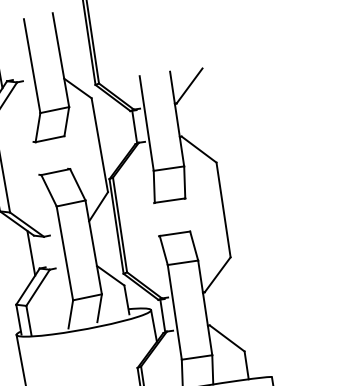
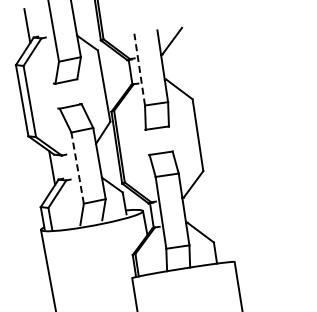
line: (146, 123) -> (139, 69), solid -> dashed
line: (64, 252) -> (77, 167), solid -> dashed

